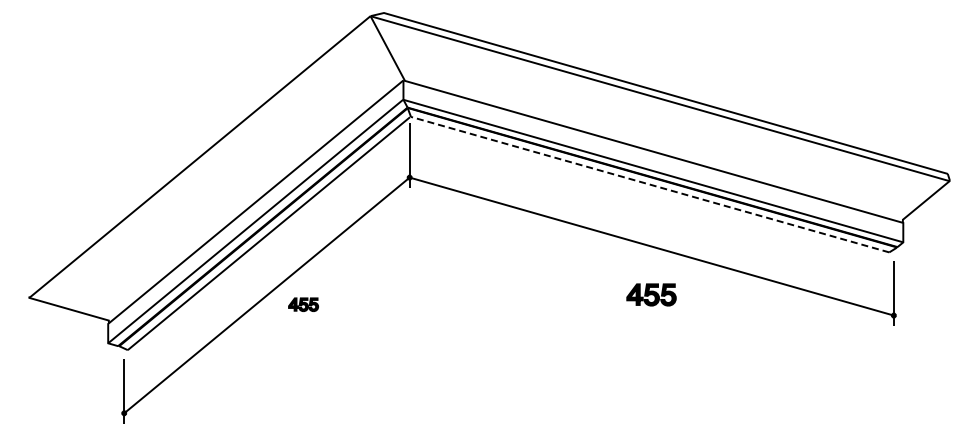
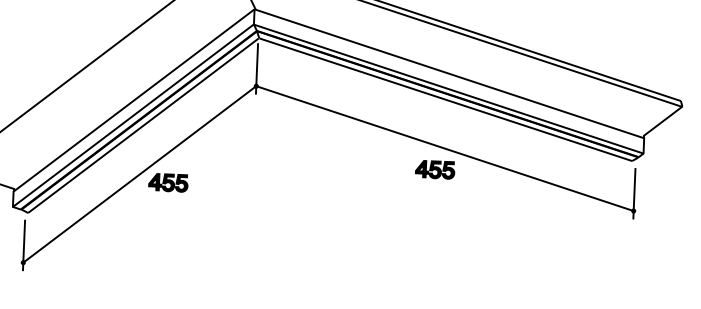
line: (650, 184) -> (446, 99), dashed -> solid
part: (651, 294) -> (435, 169), moved
part: (303, 304) -> (168, 182), size x1.67

